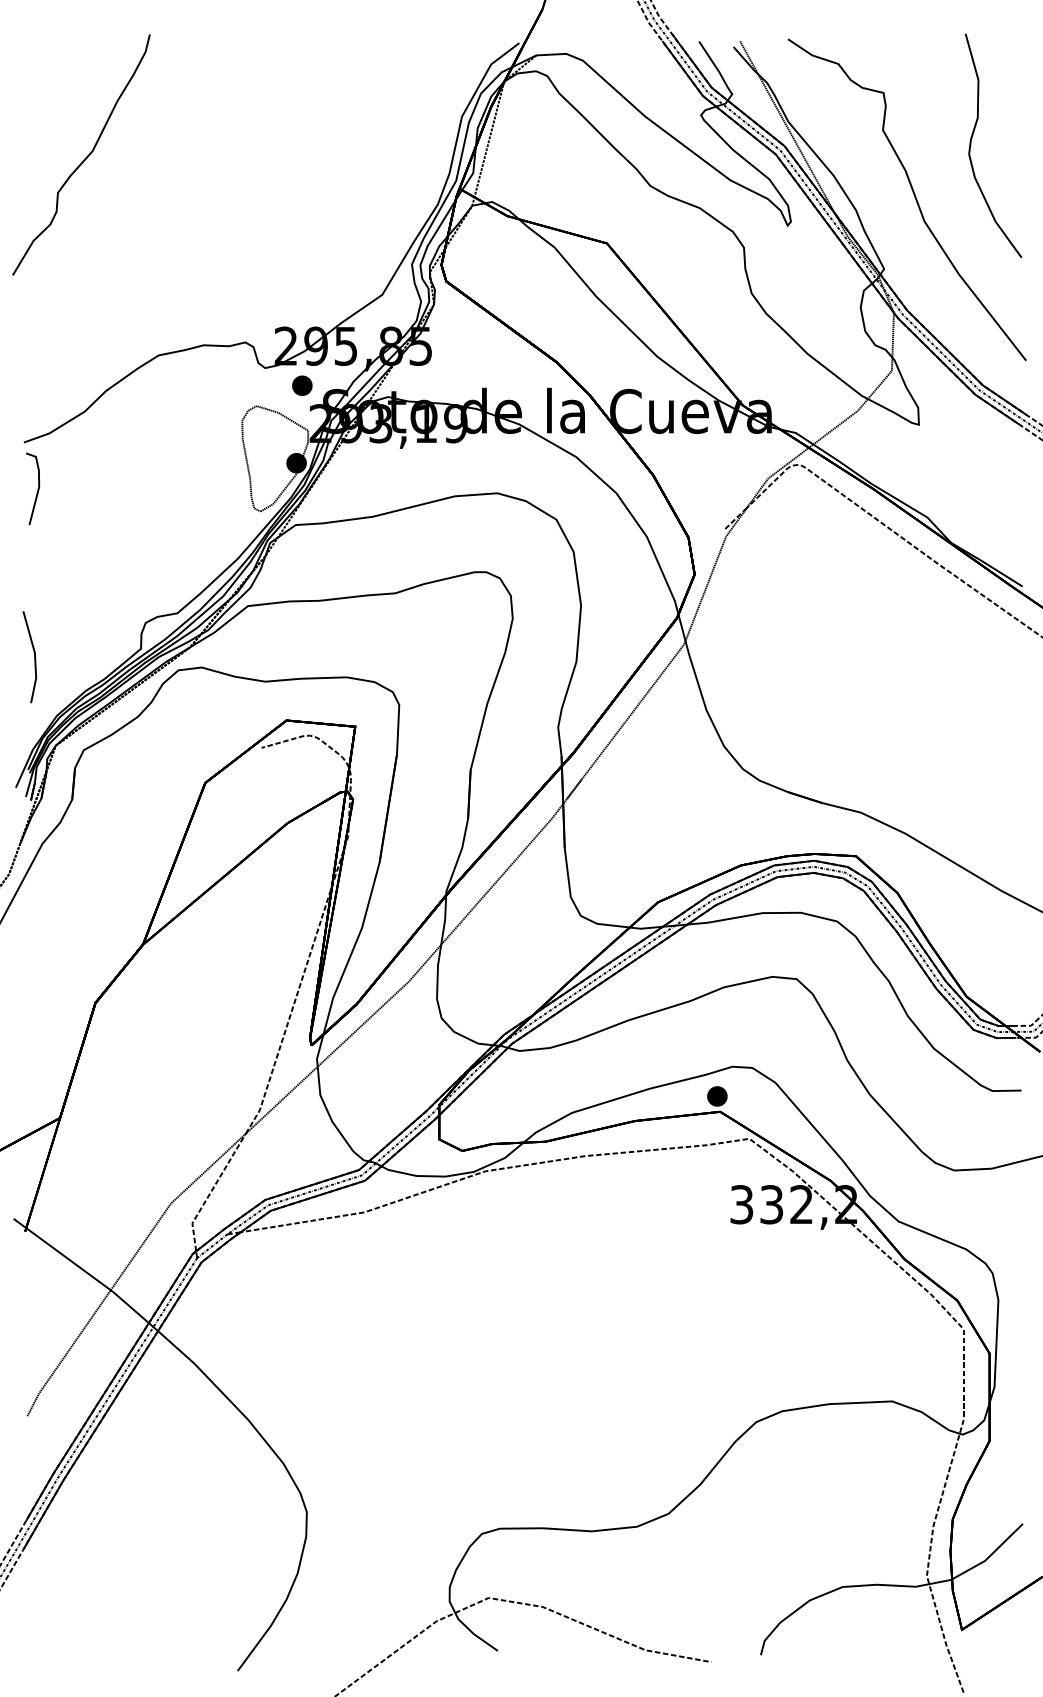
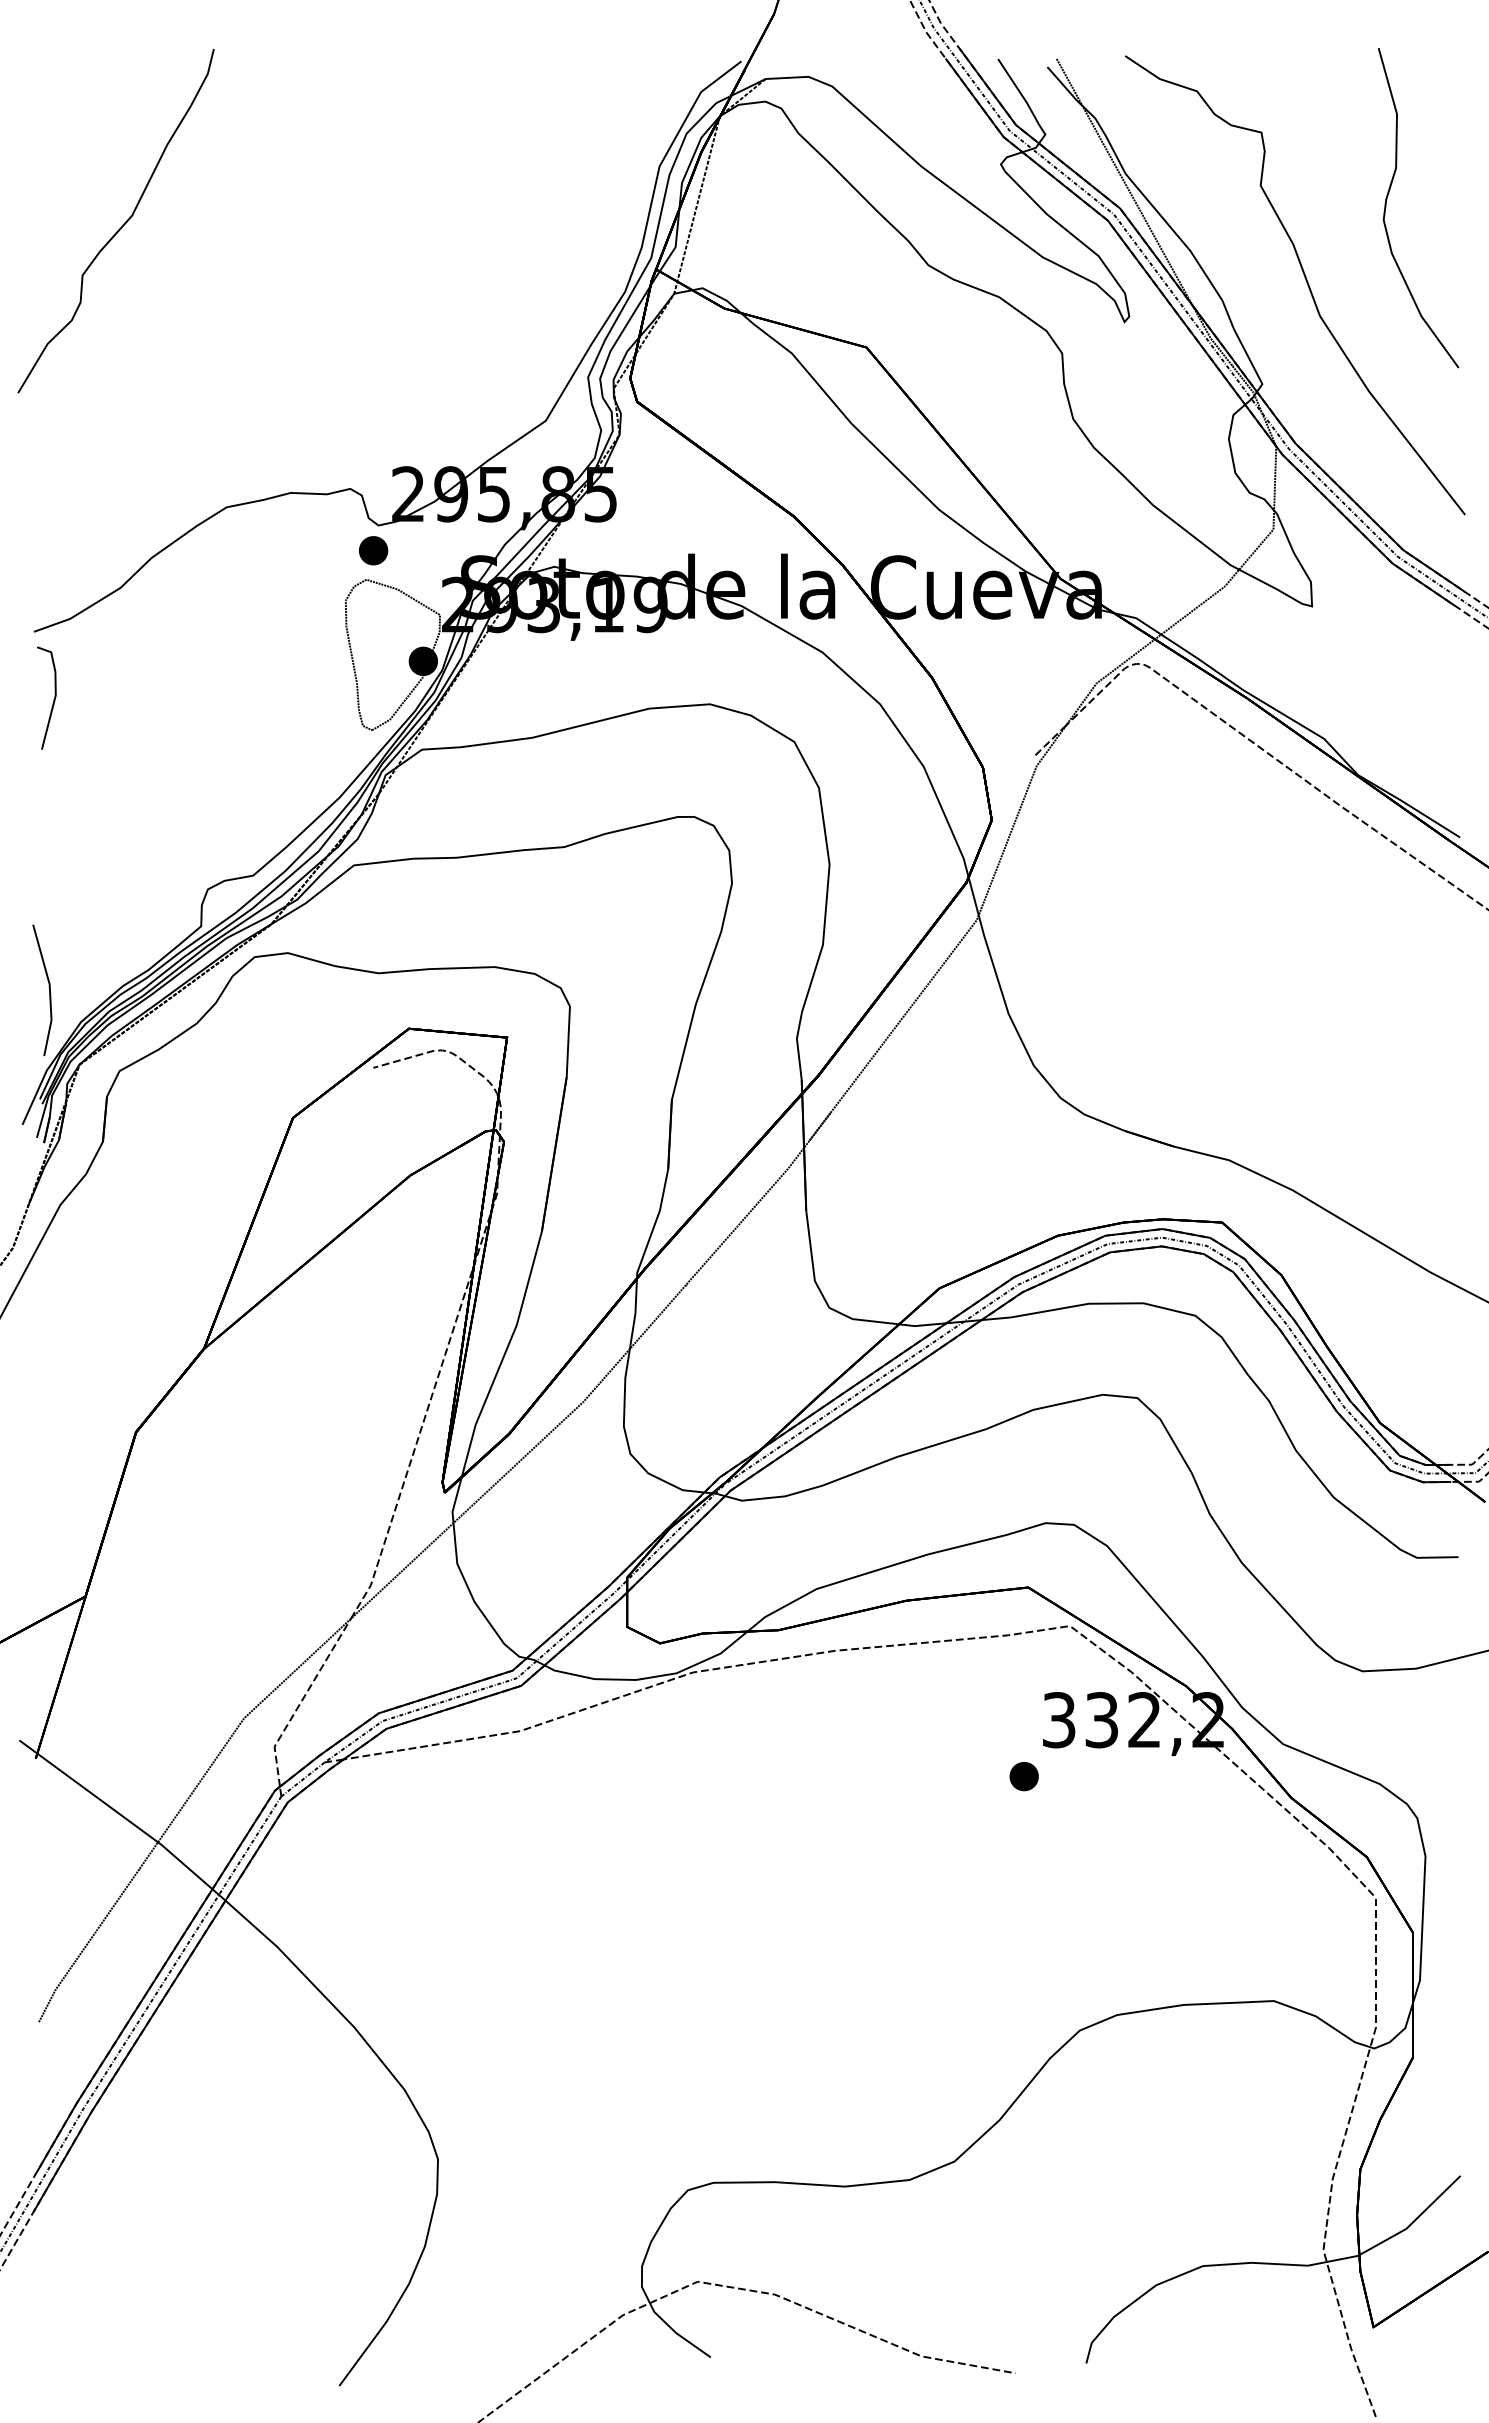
part: (302, 385) -> (373, 550), moved
line: (34, 655) -> (48, 987), moved
part: (716, 1096) -> (1023, 1776), moved

